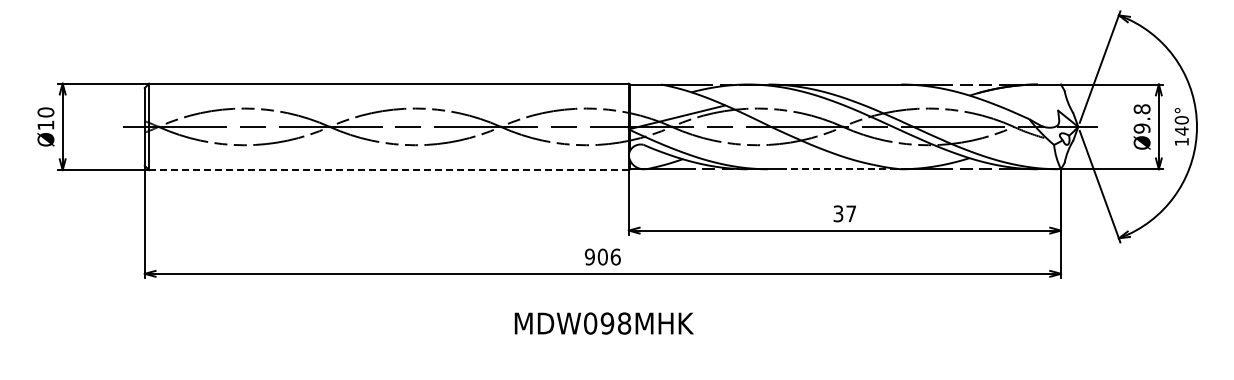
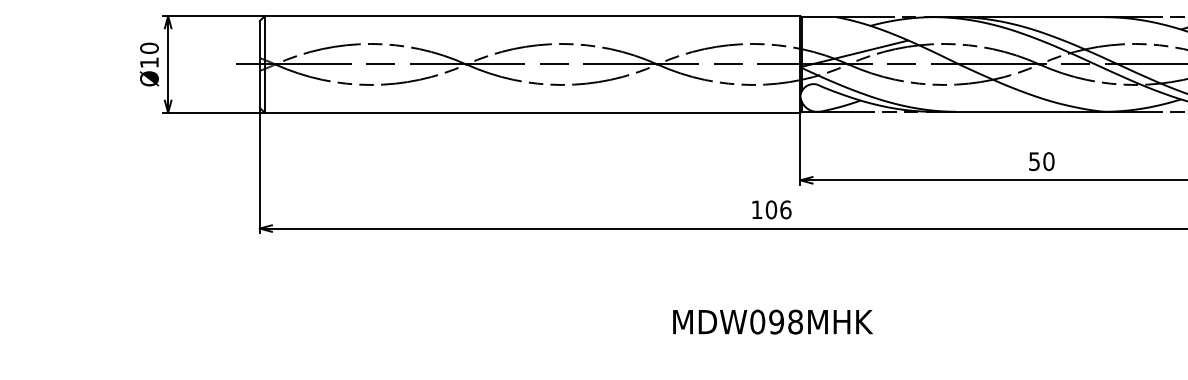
line: (840, 169) -> (1036, 112), dashed -> solid
line: (388, 170) -> (532, 113), dashed -> solid
text: (845, 213) -> (1042, 161), 37 -> 50
text: (589, 256) -> (756, 209), 906 -> 106
text: (603, 323) -> (772, 322), moved

